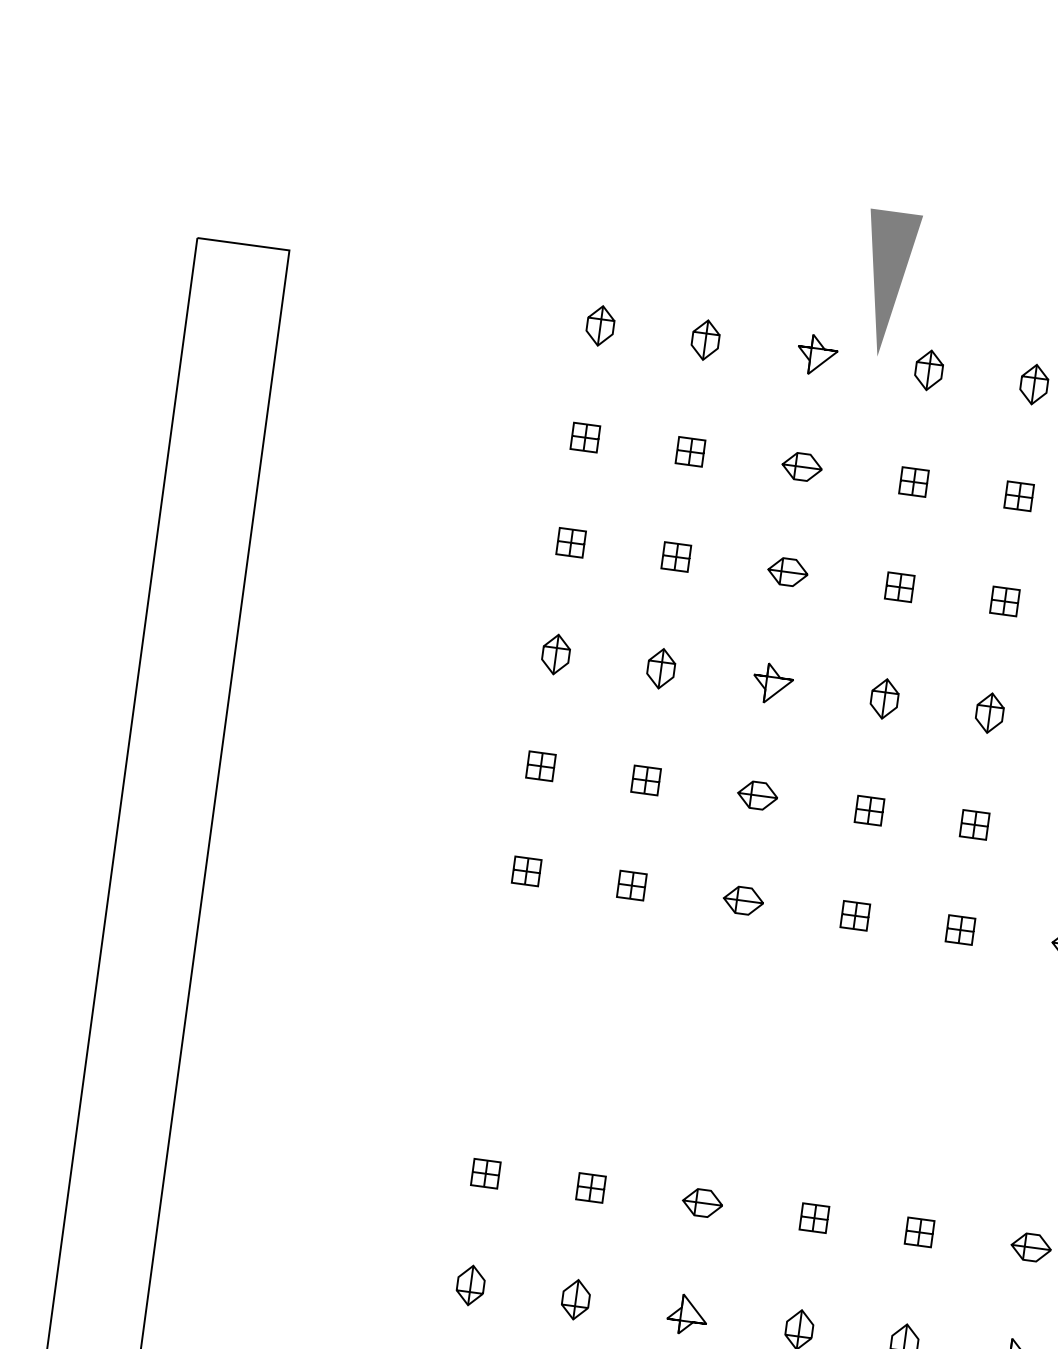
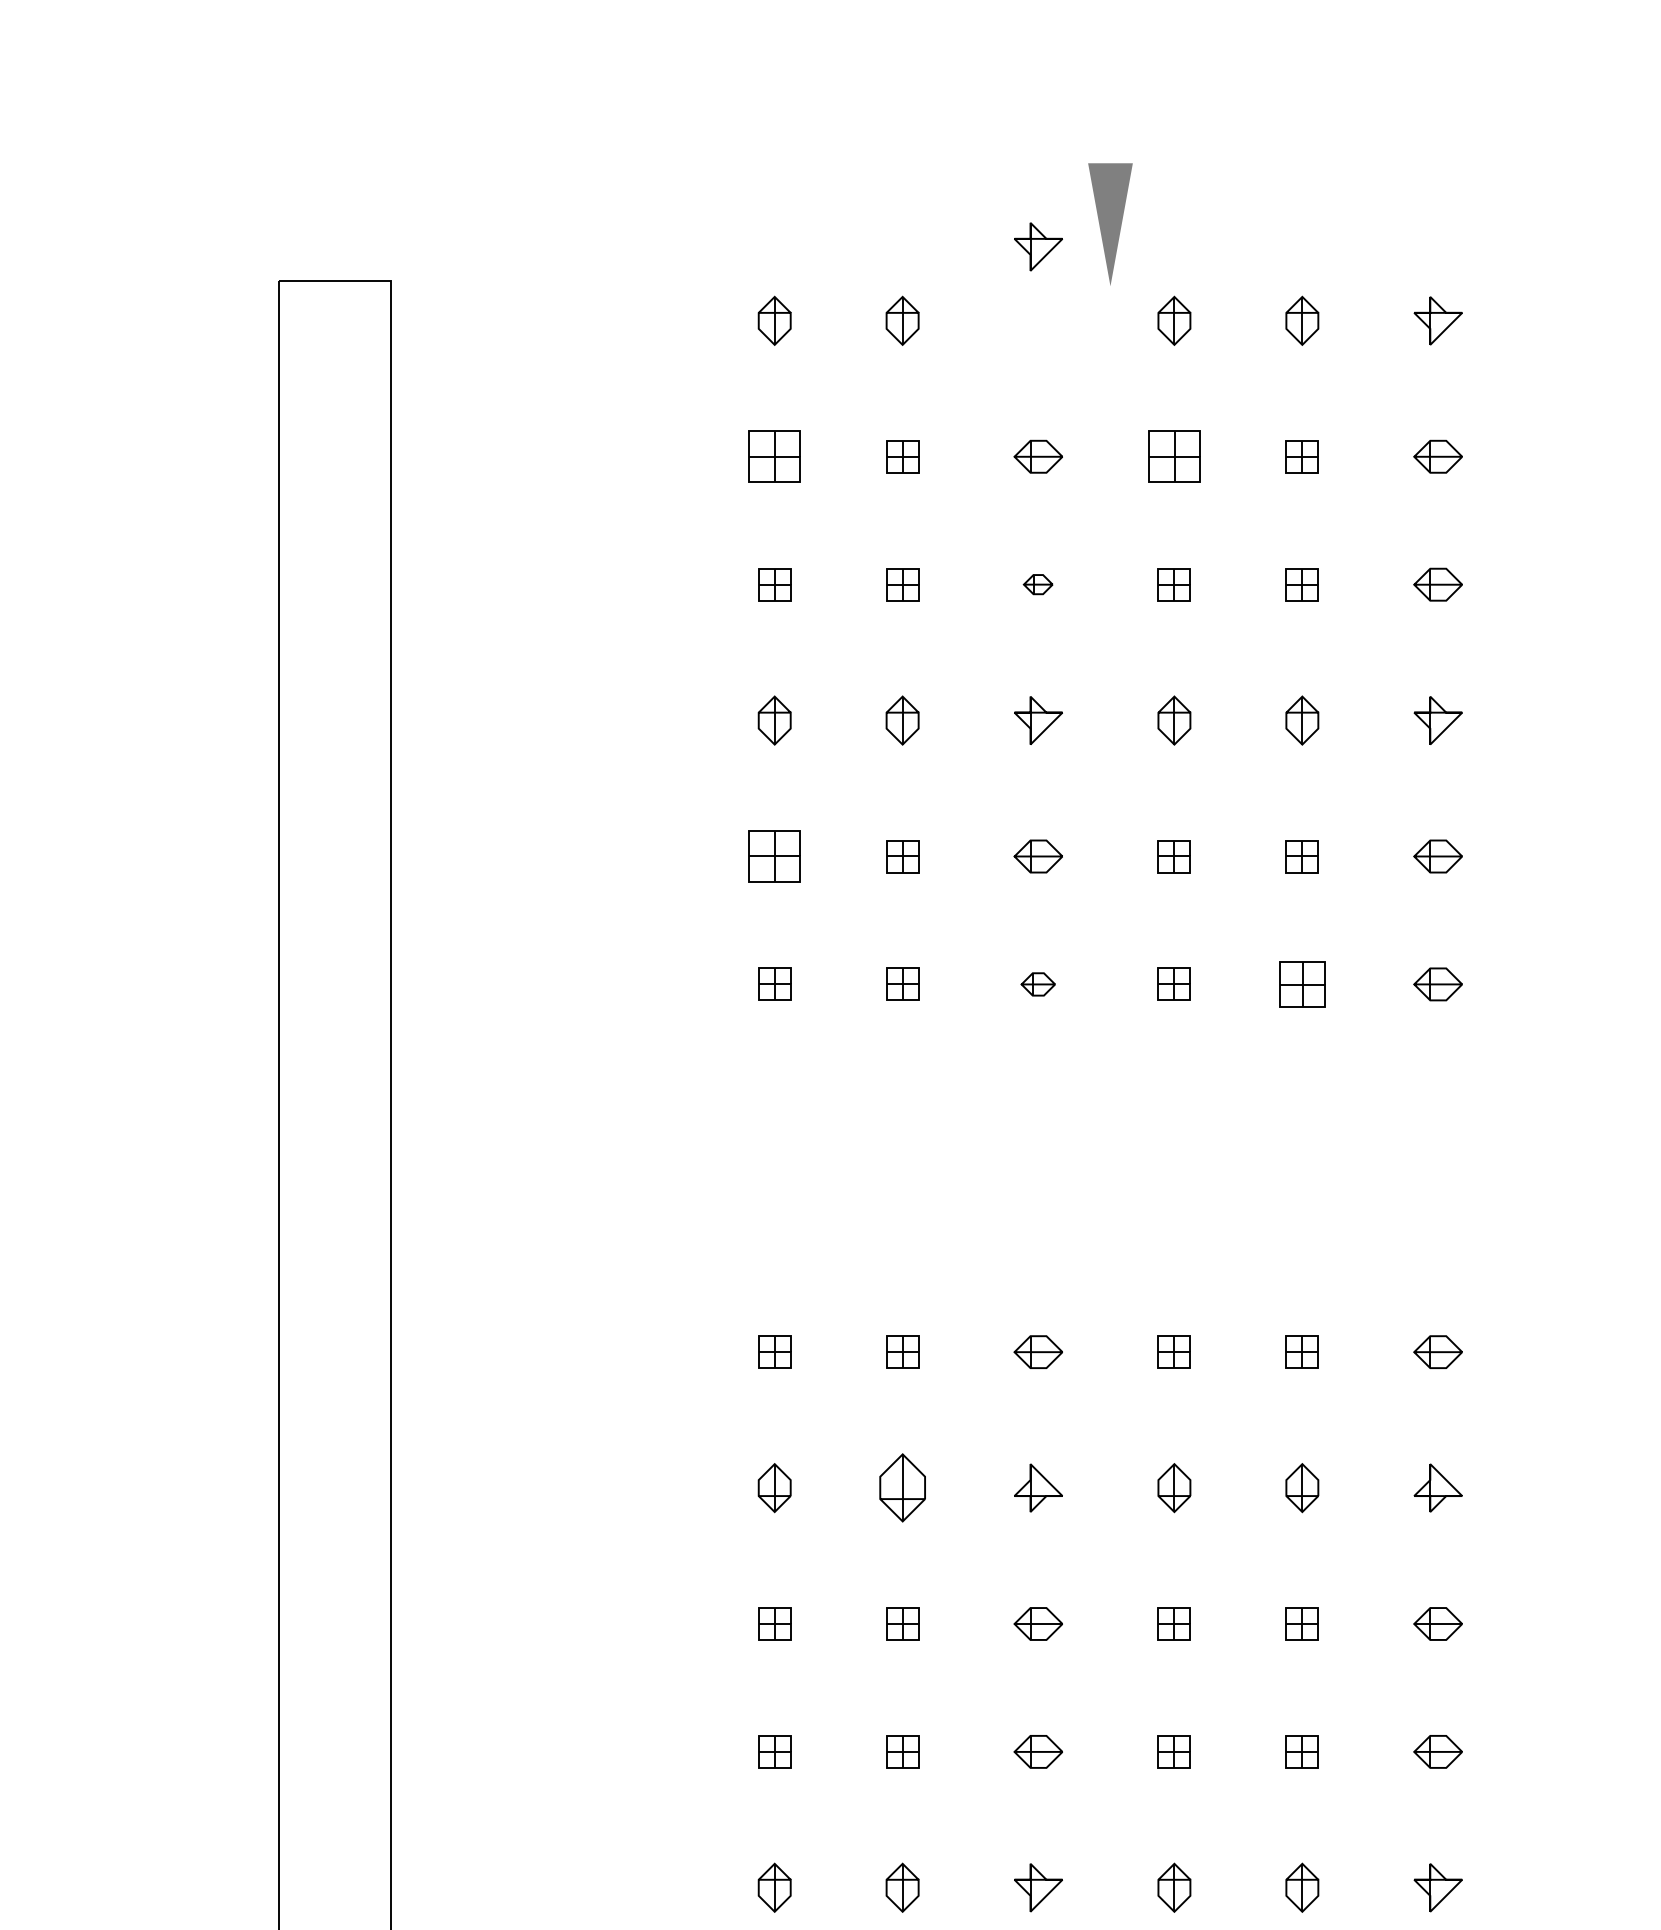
part: (887, 284) -> (1110, 224), size x0.7
part: (817, 354) -> (1038, 246), moved
part: (585, 437) -> (774, 456), size x1.6
part: (913, 481) -> (1173, 456), size x1.6
part: (787, 571) -> (1037, 584), size x0.6
part: (540, 766) -> (774, 856), size x1.6
part: (742, 900) -> (1037, 984), size x0.7
part: (959, 929) -> (1301, 983), size x1.4
part: (575, 1300) -> (902, 1488), size x1.4

